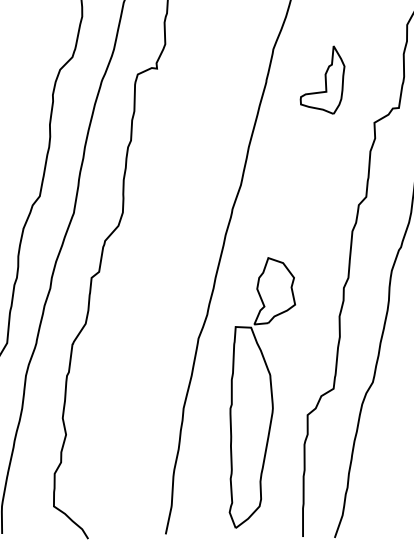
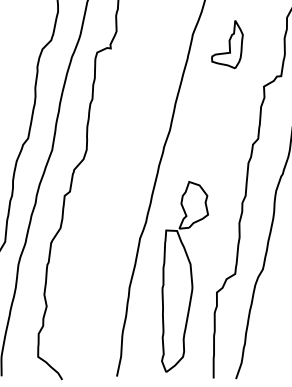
part: (322, 80) -> (227, 44), moved

